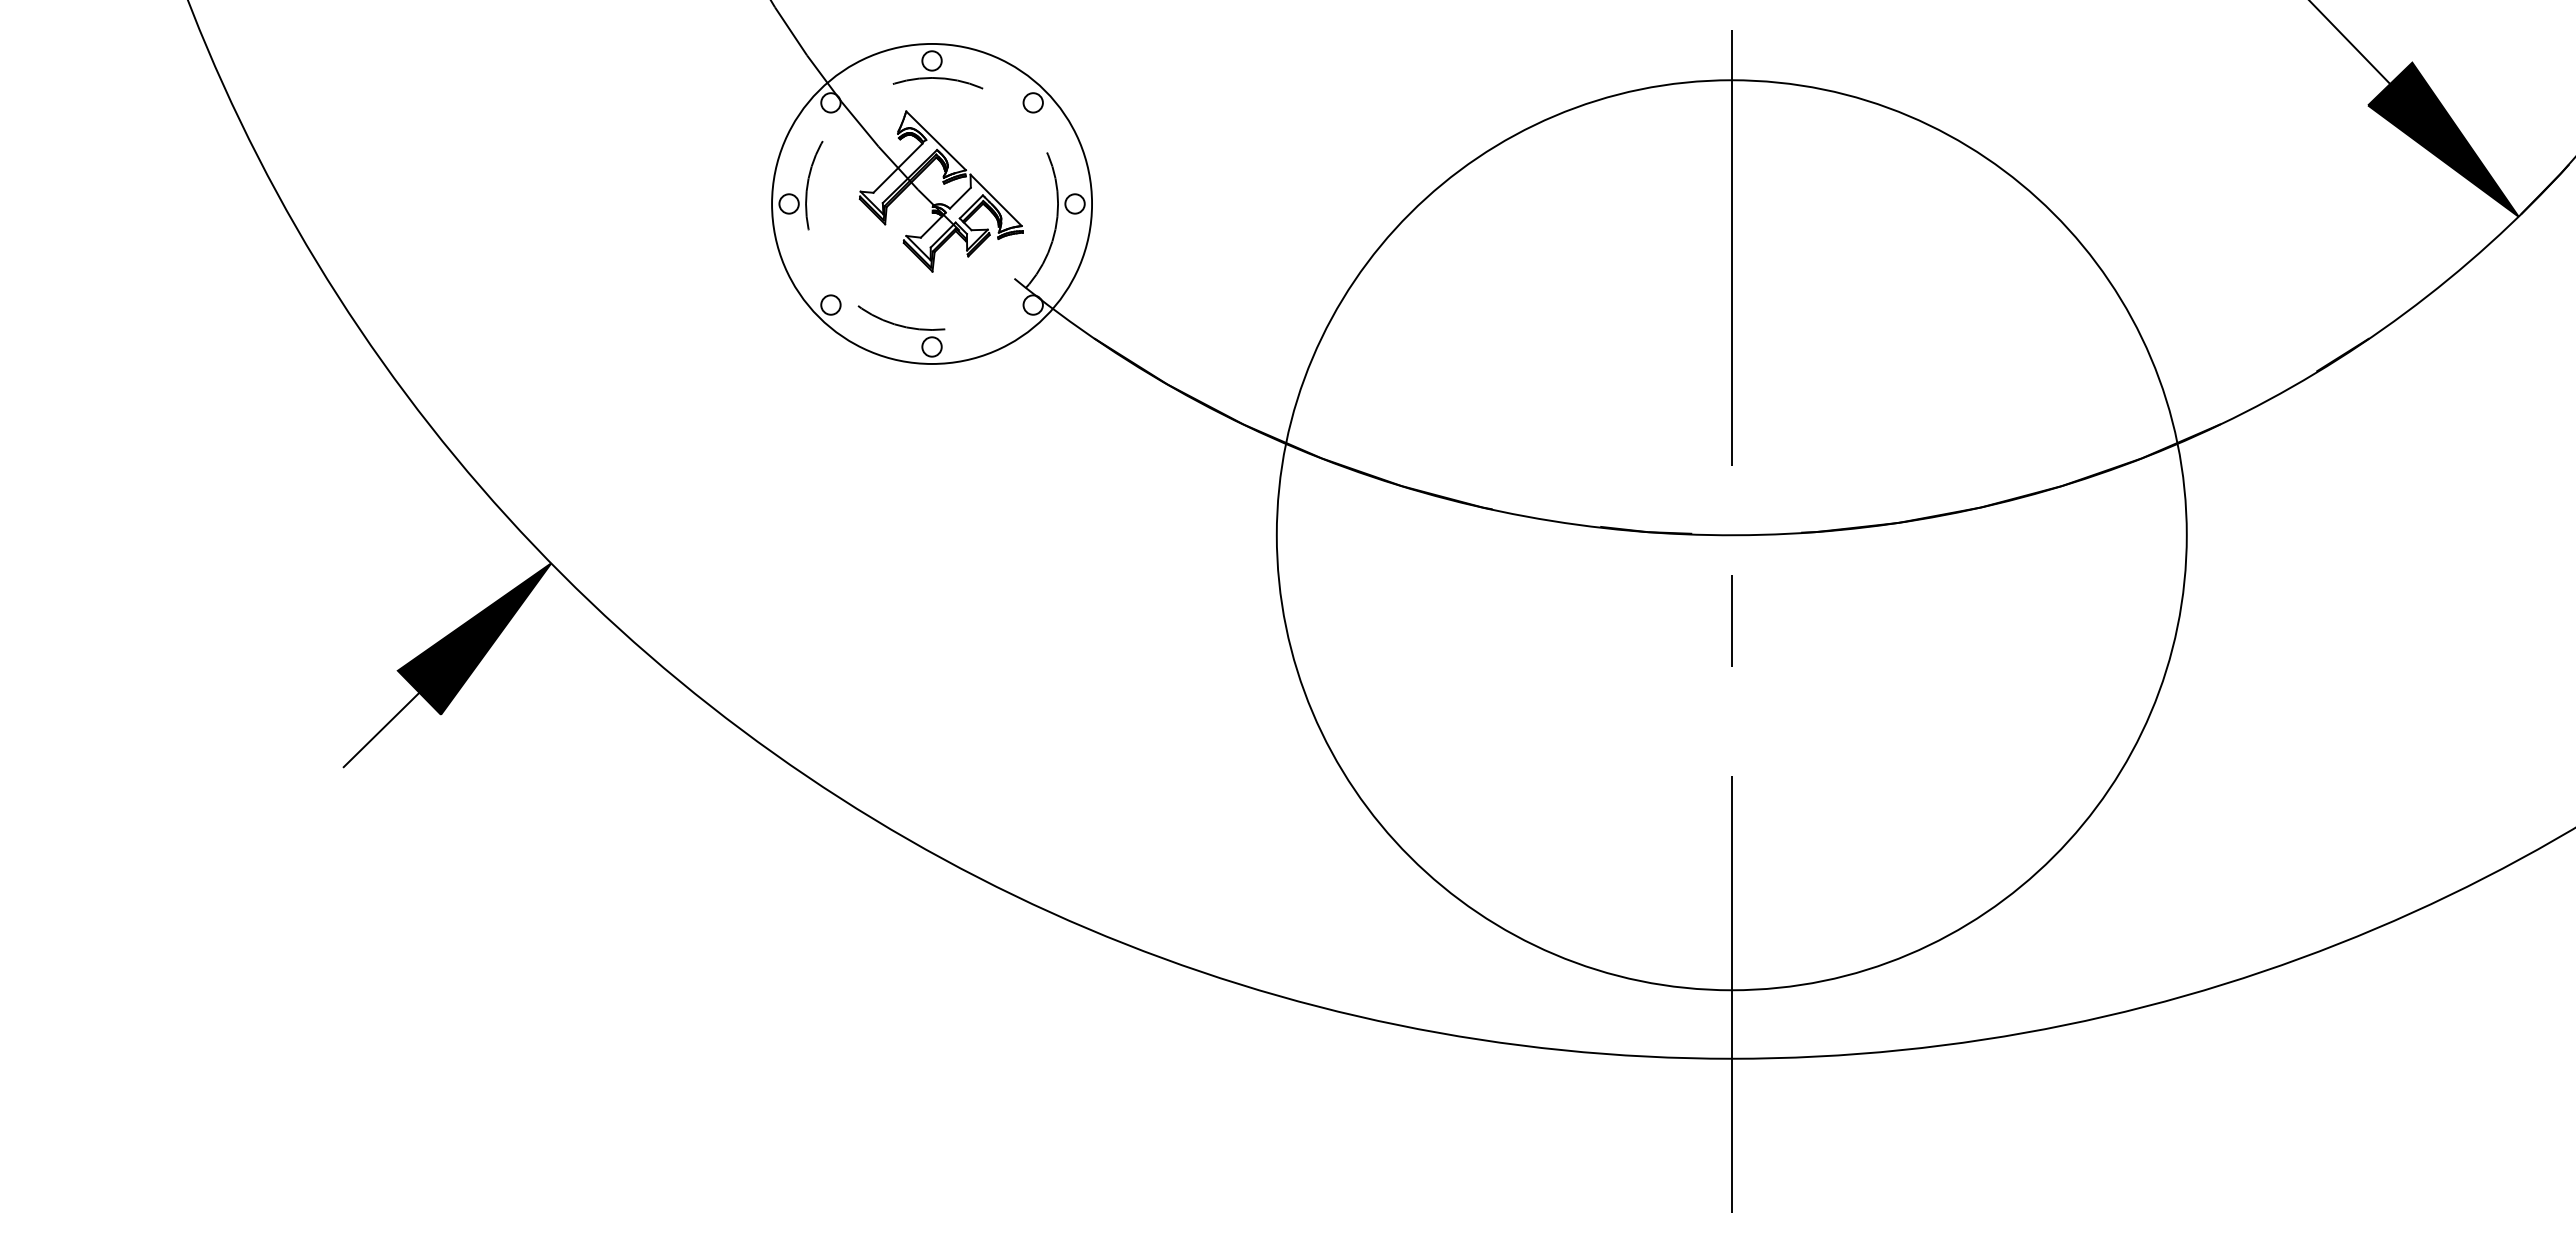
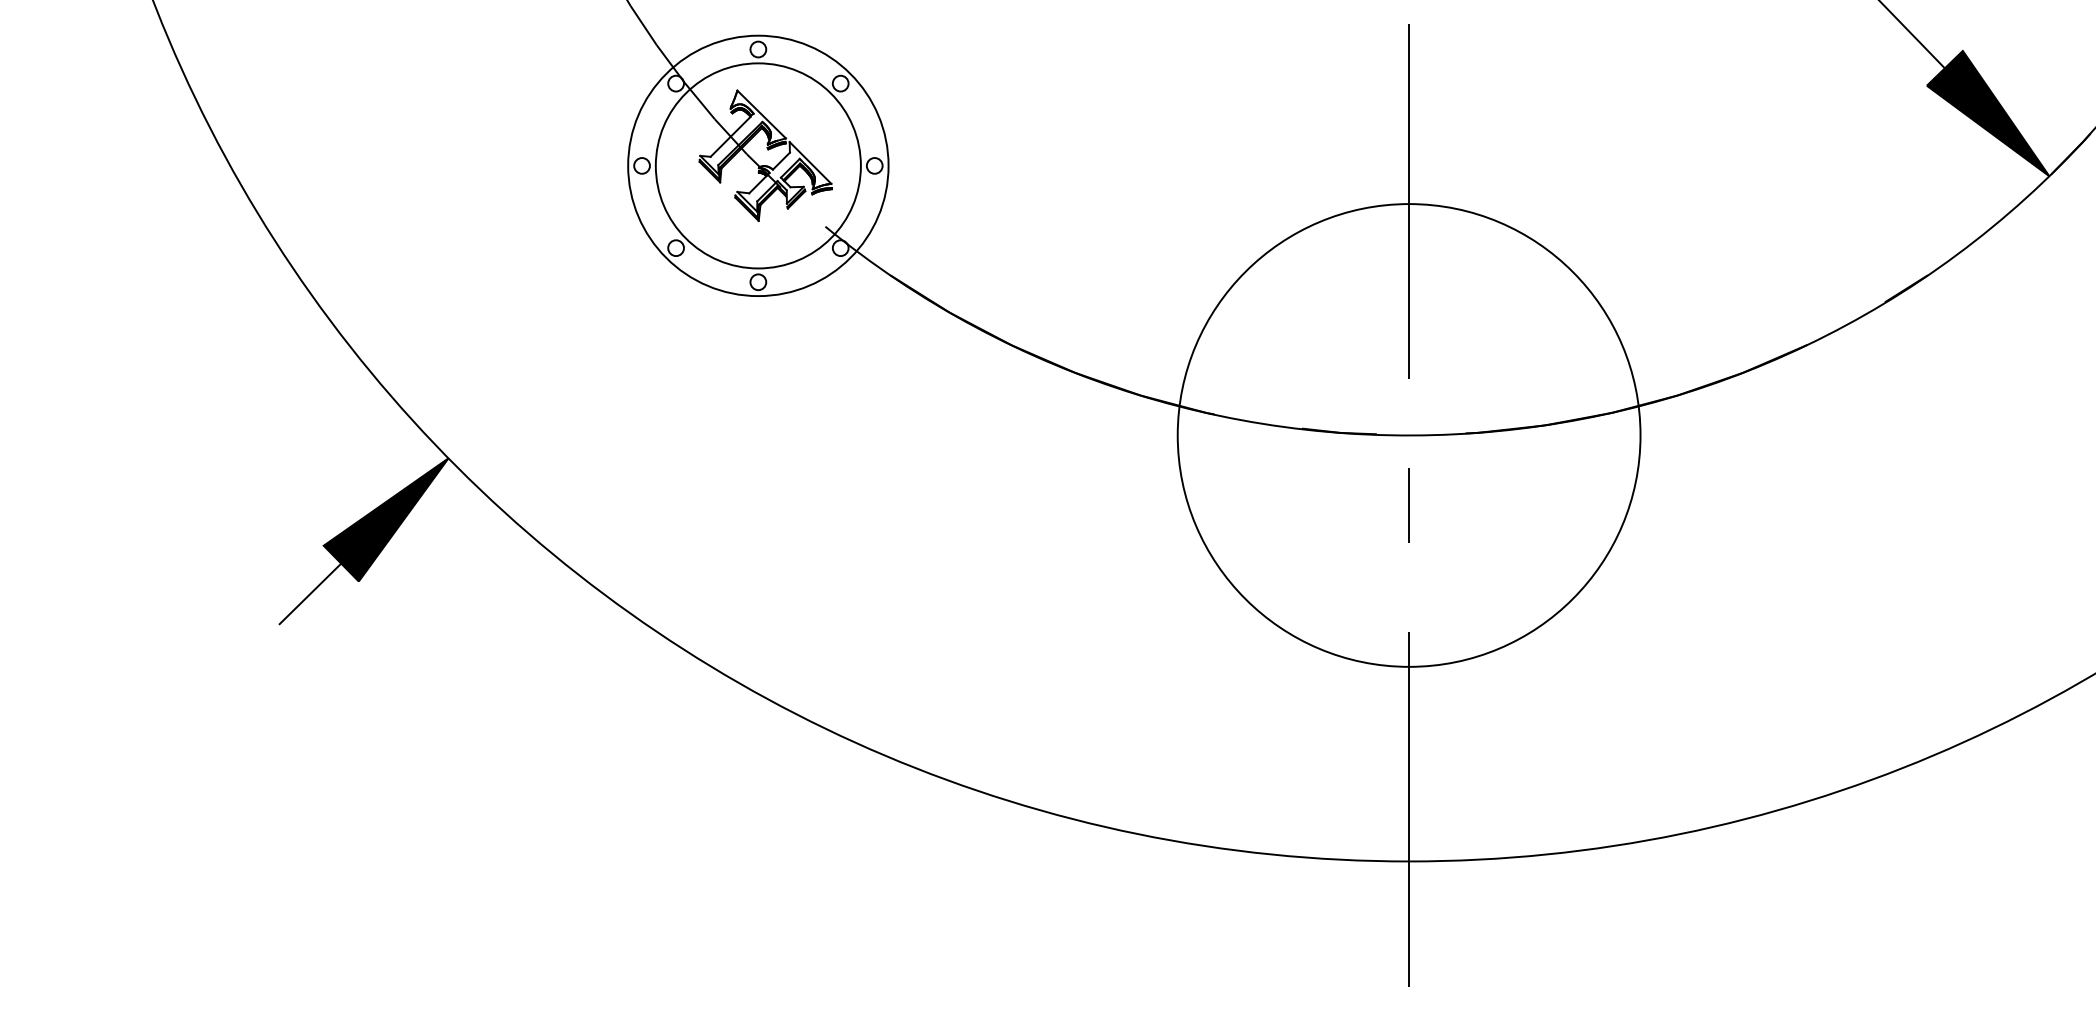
circle: (932, 203) -> (758, 165), dashed -> solid
circle: (1731, 534) -> (1408, 434), size x0.62

